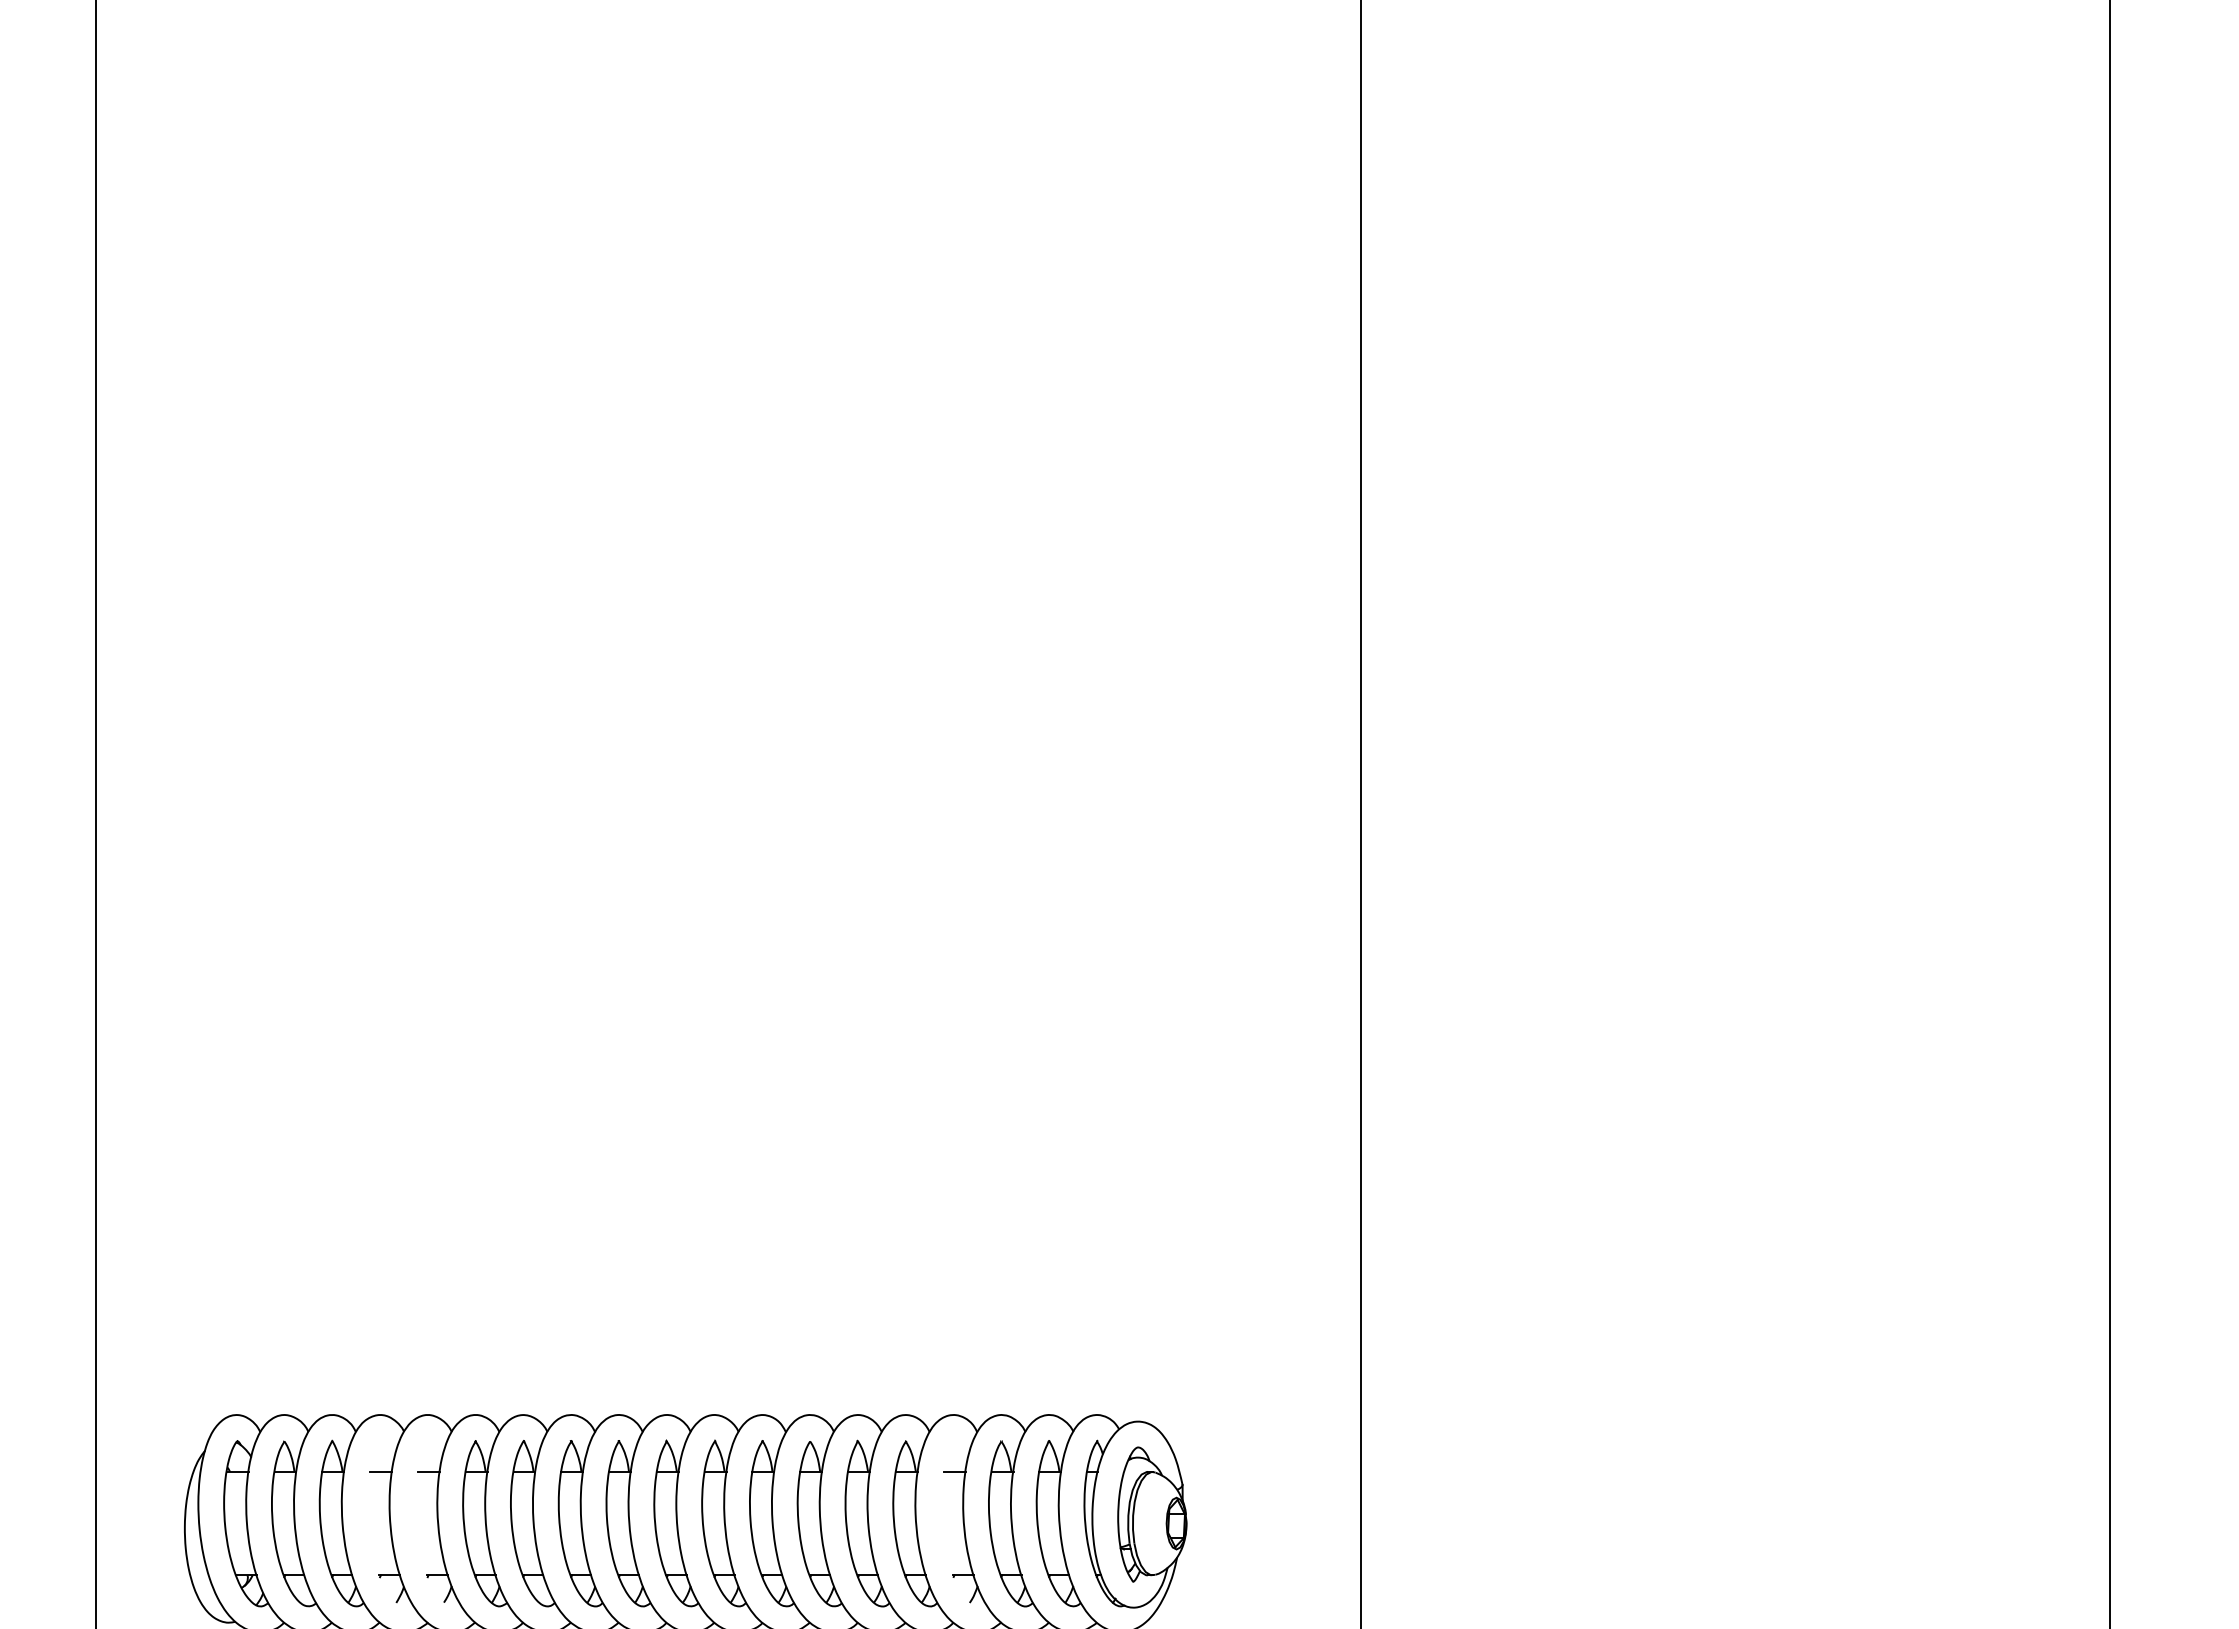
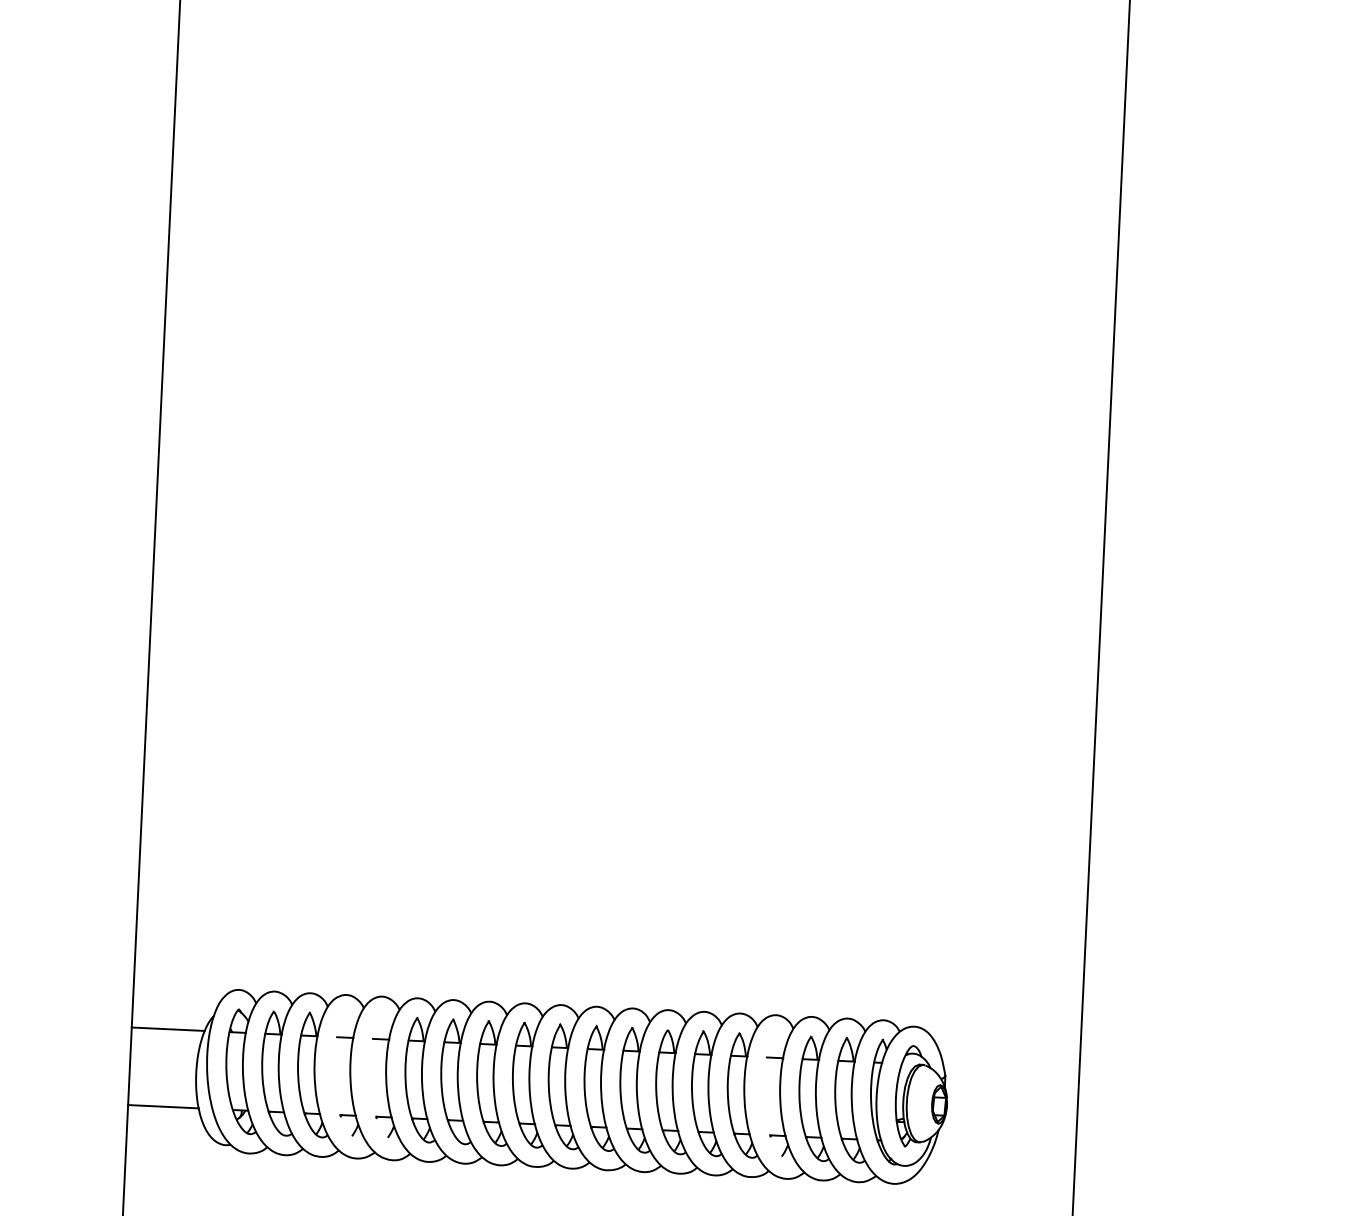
line: (144, 1471) -> (168, 1028), added
line: (143, 1575) -> (163, 1106), added

